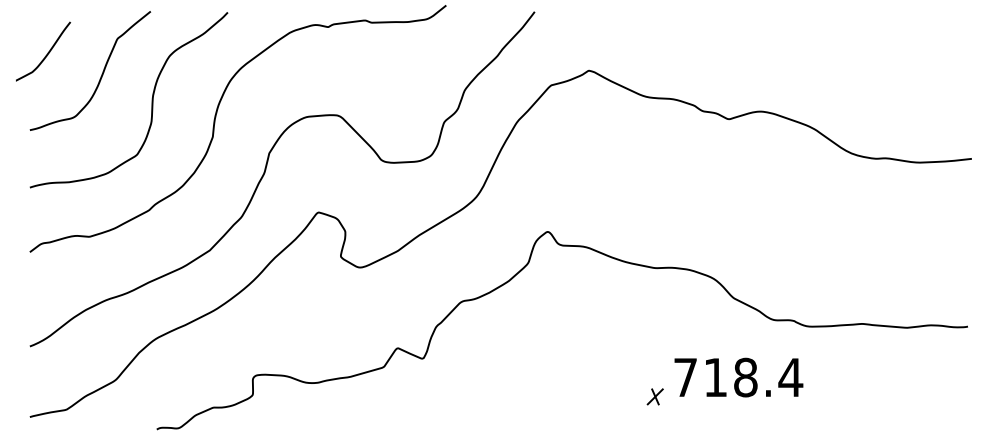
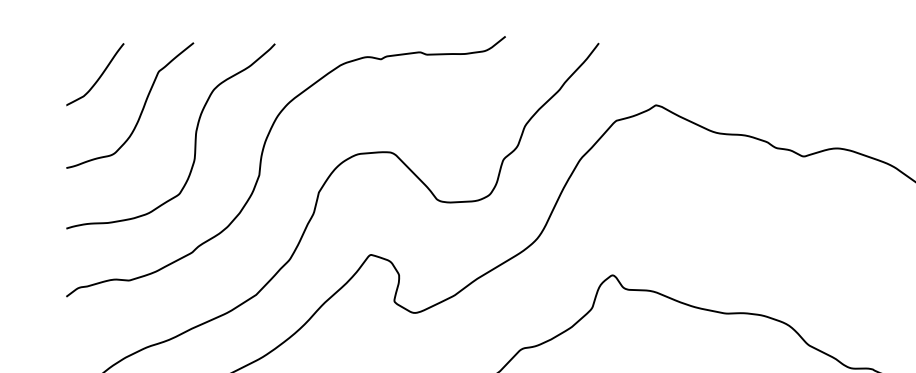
curve: (47, 52) -> (99, 75), moved

